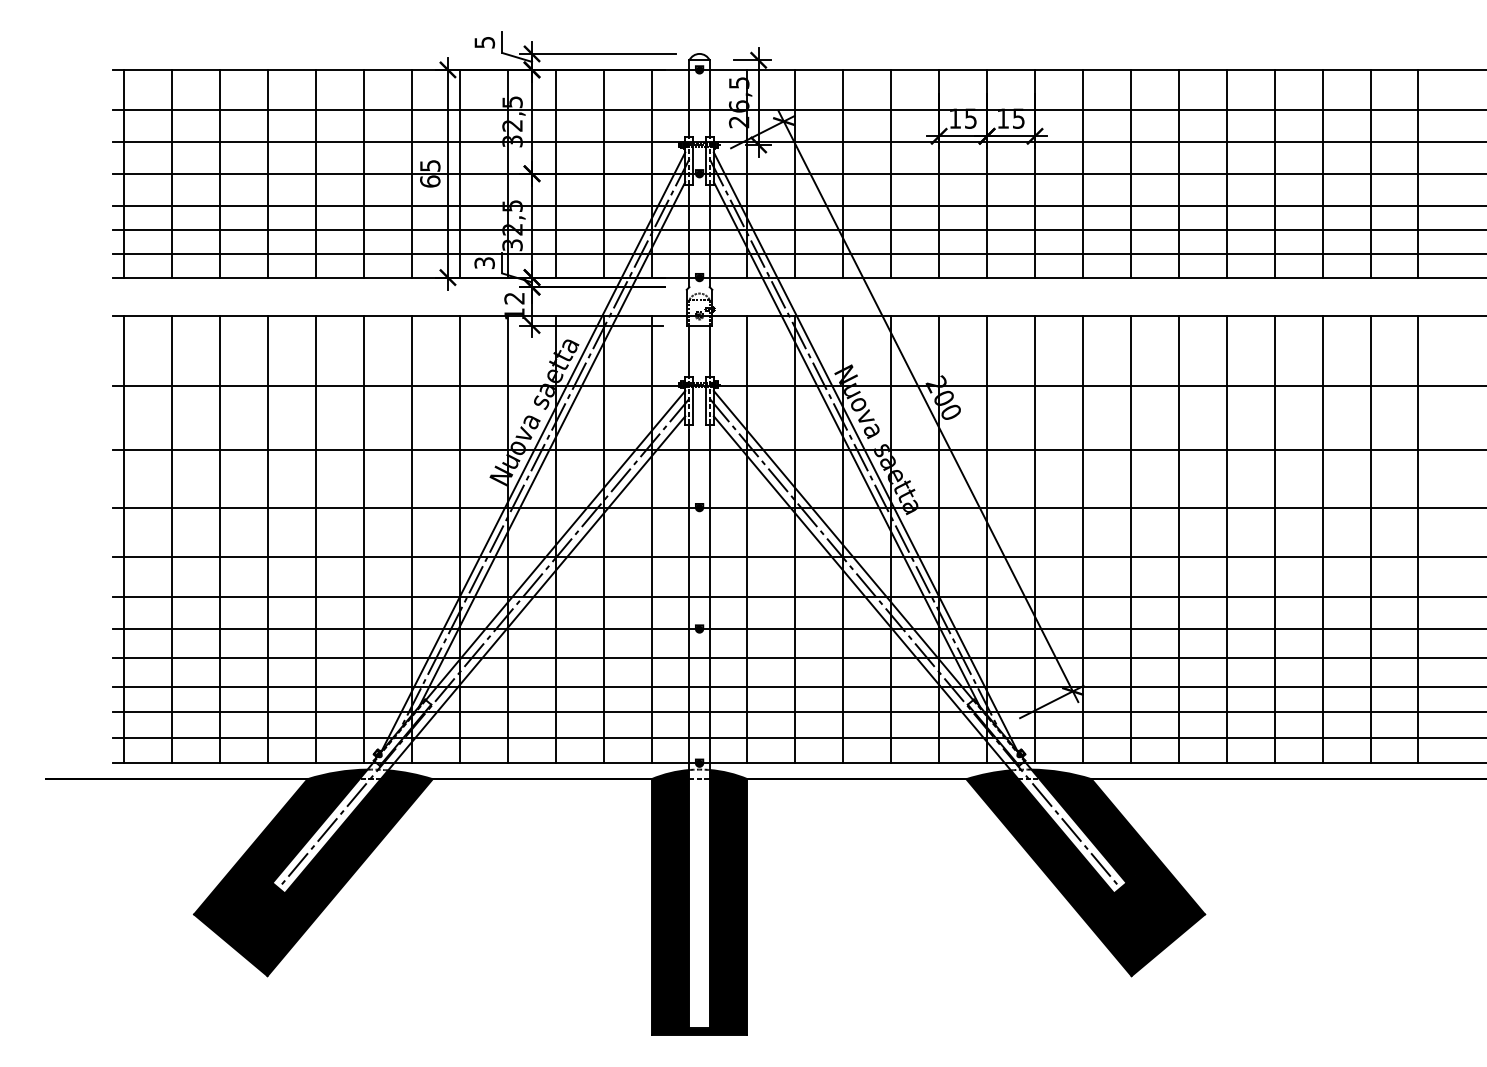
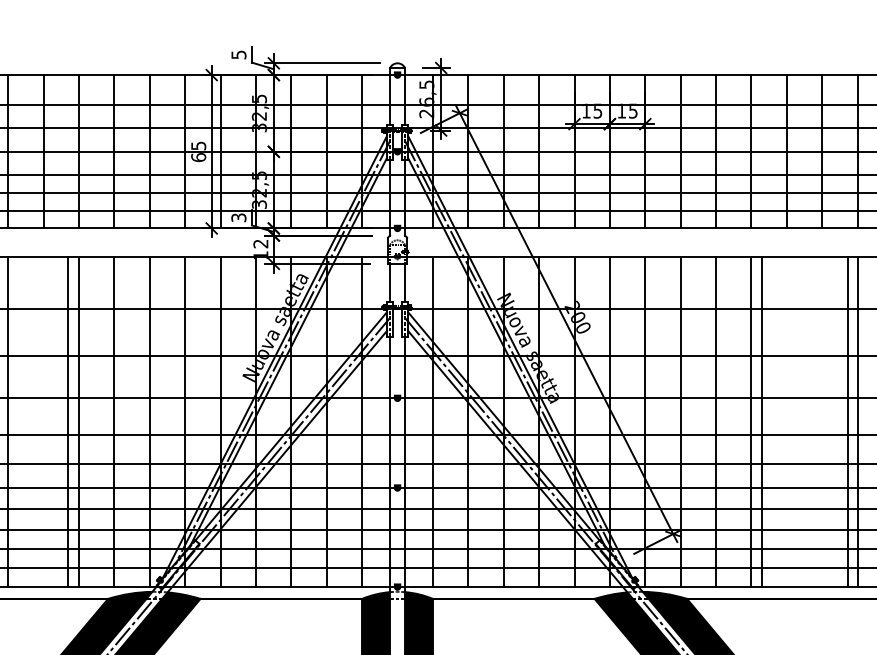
line: (220, 539) -> (68, 421), moved
line: (1226, 539) -> (761, 421), moved
line: (1274, 539) -> (847, 421), moved

